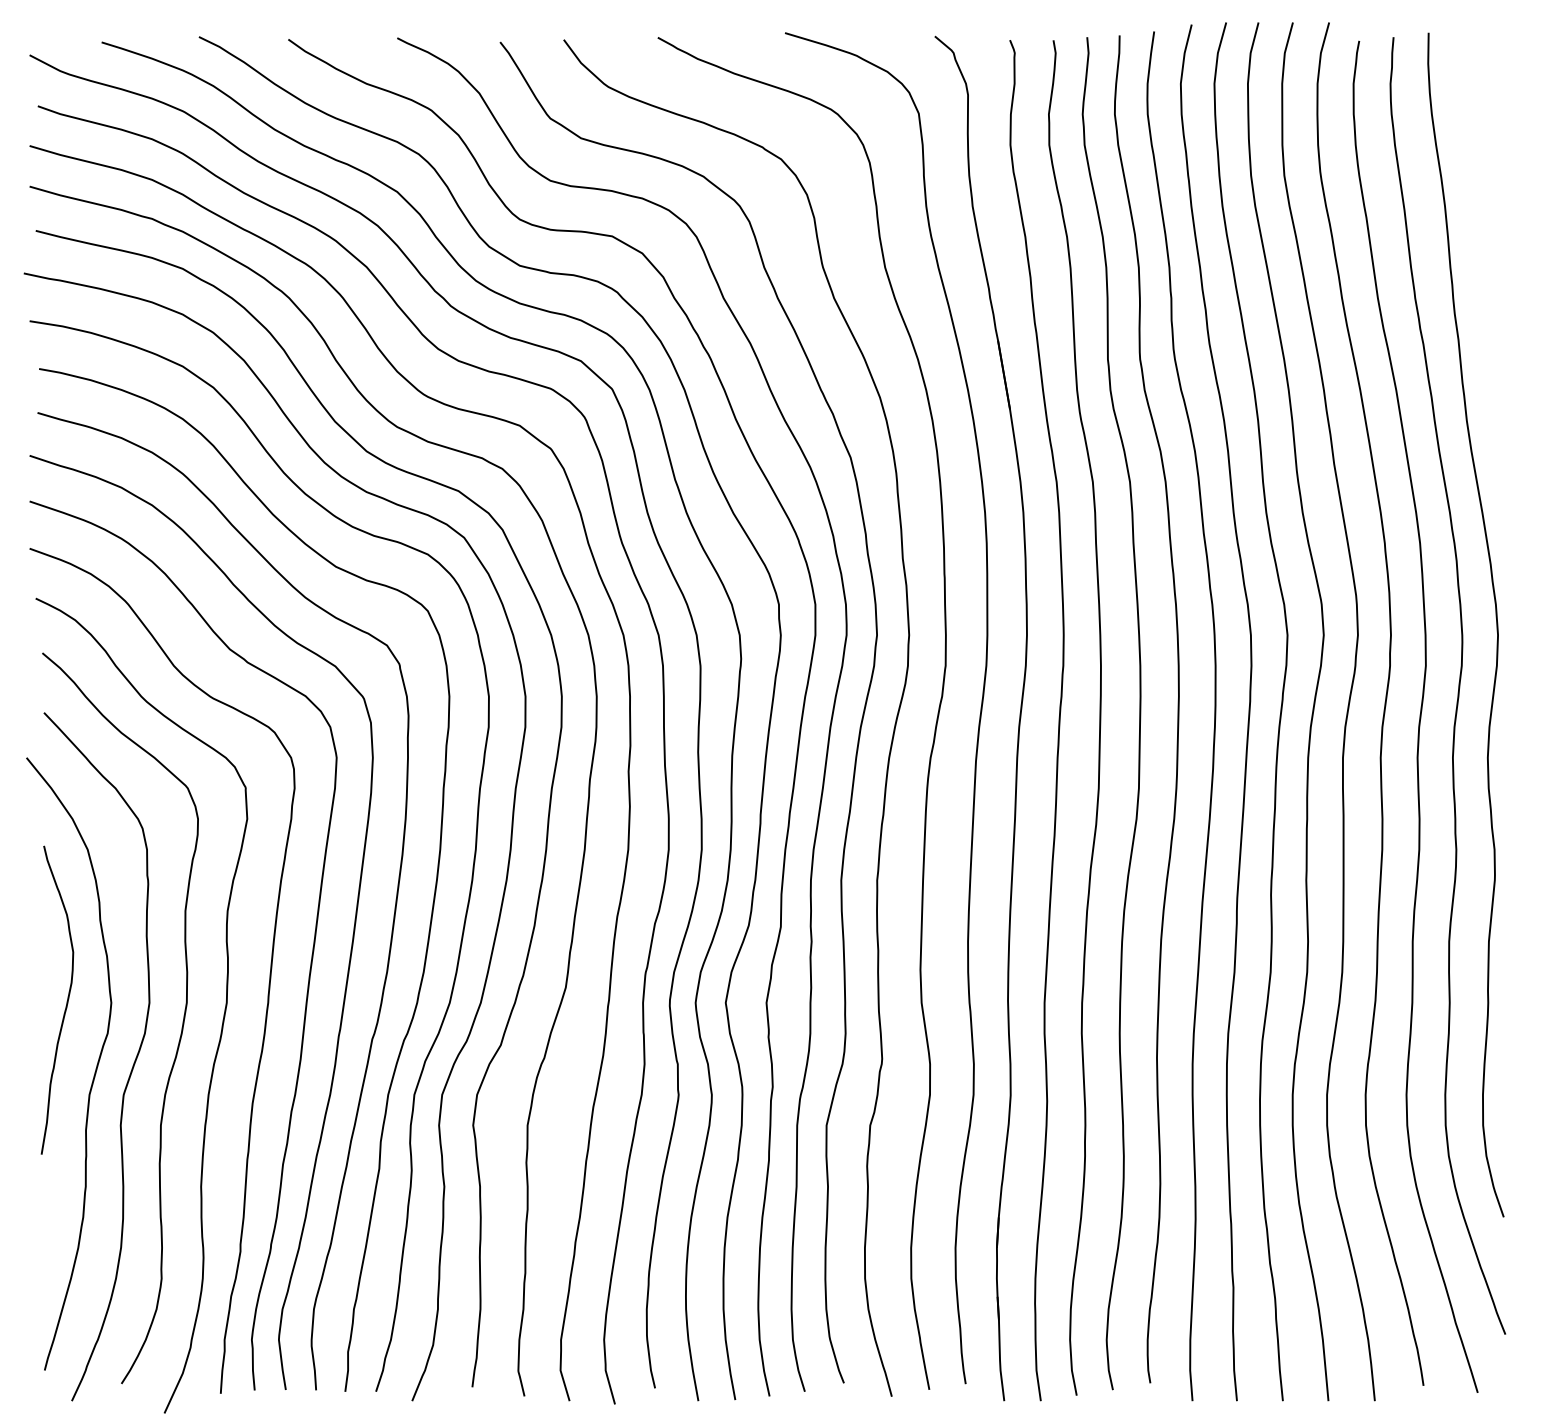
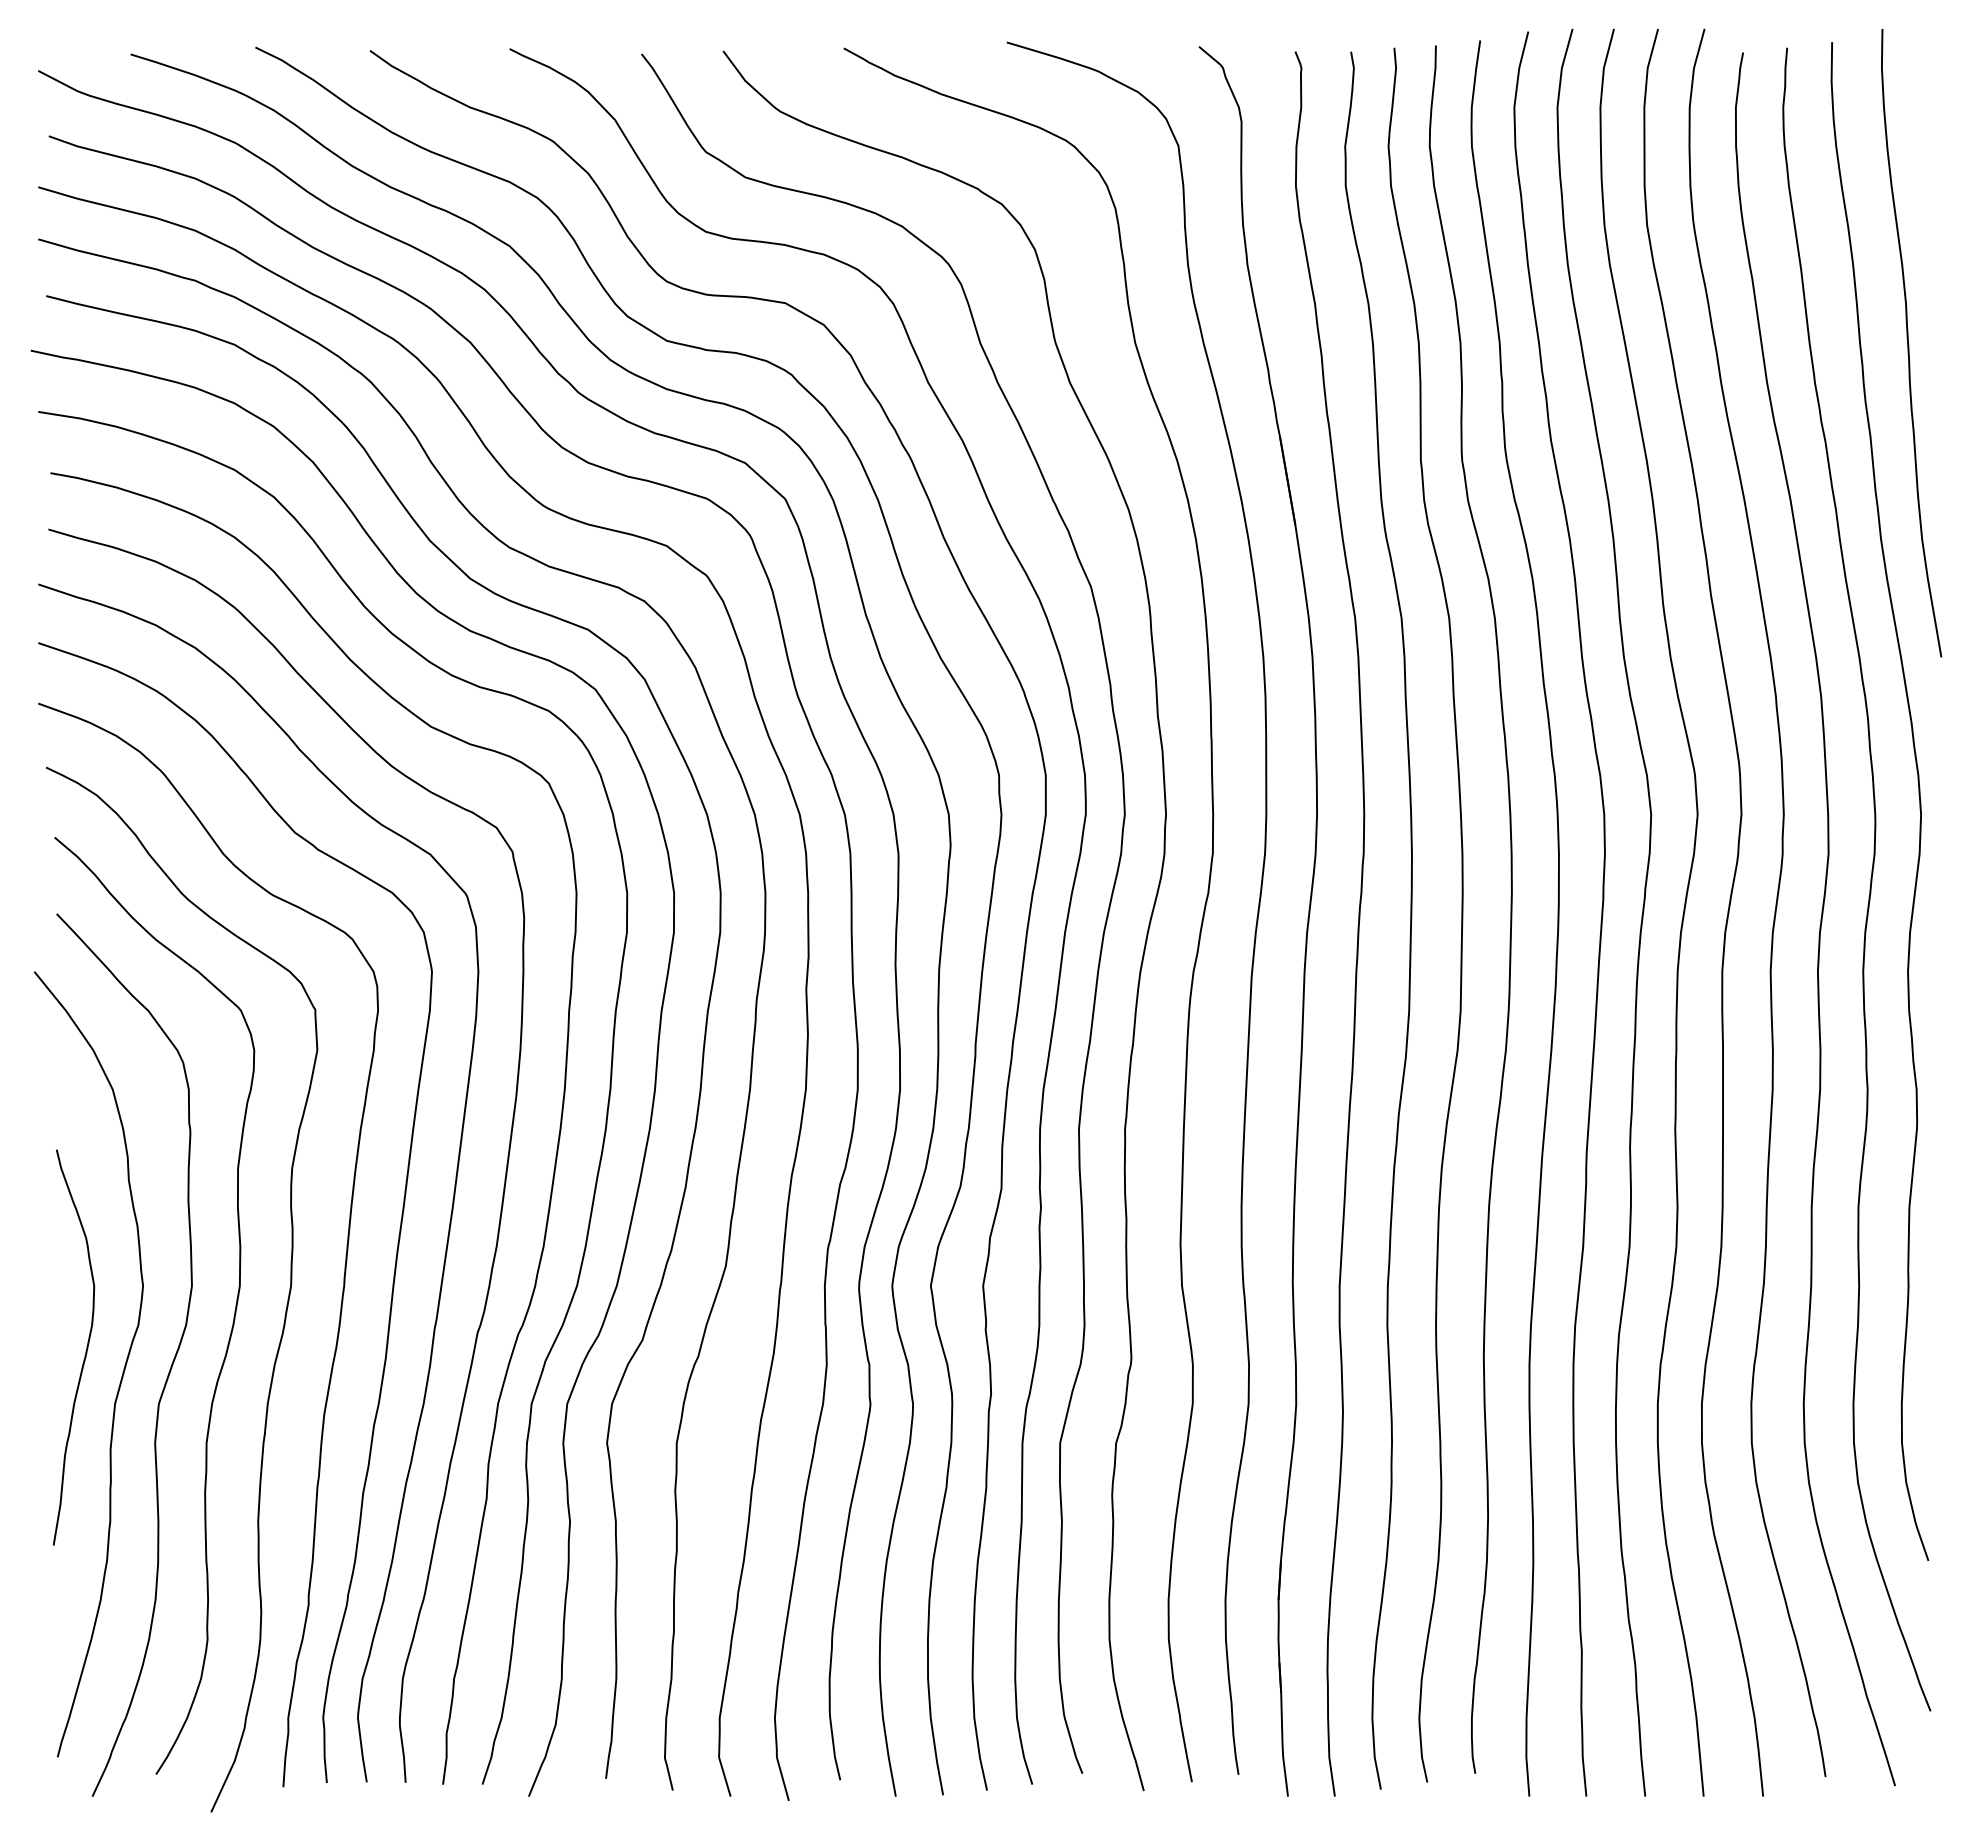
curve: (1488, 268) -> (1909, 344), added
curve: (66, 1003) -> (85, 1351), moved

